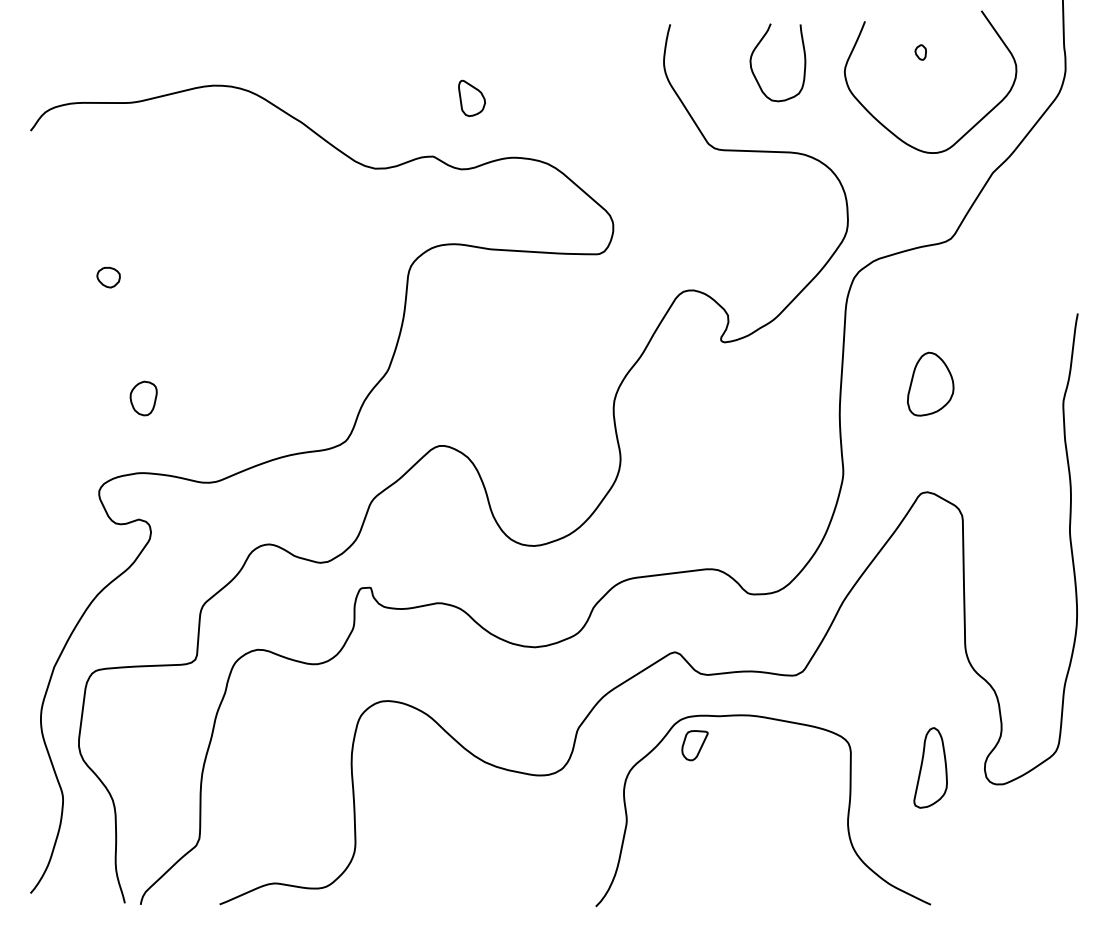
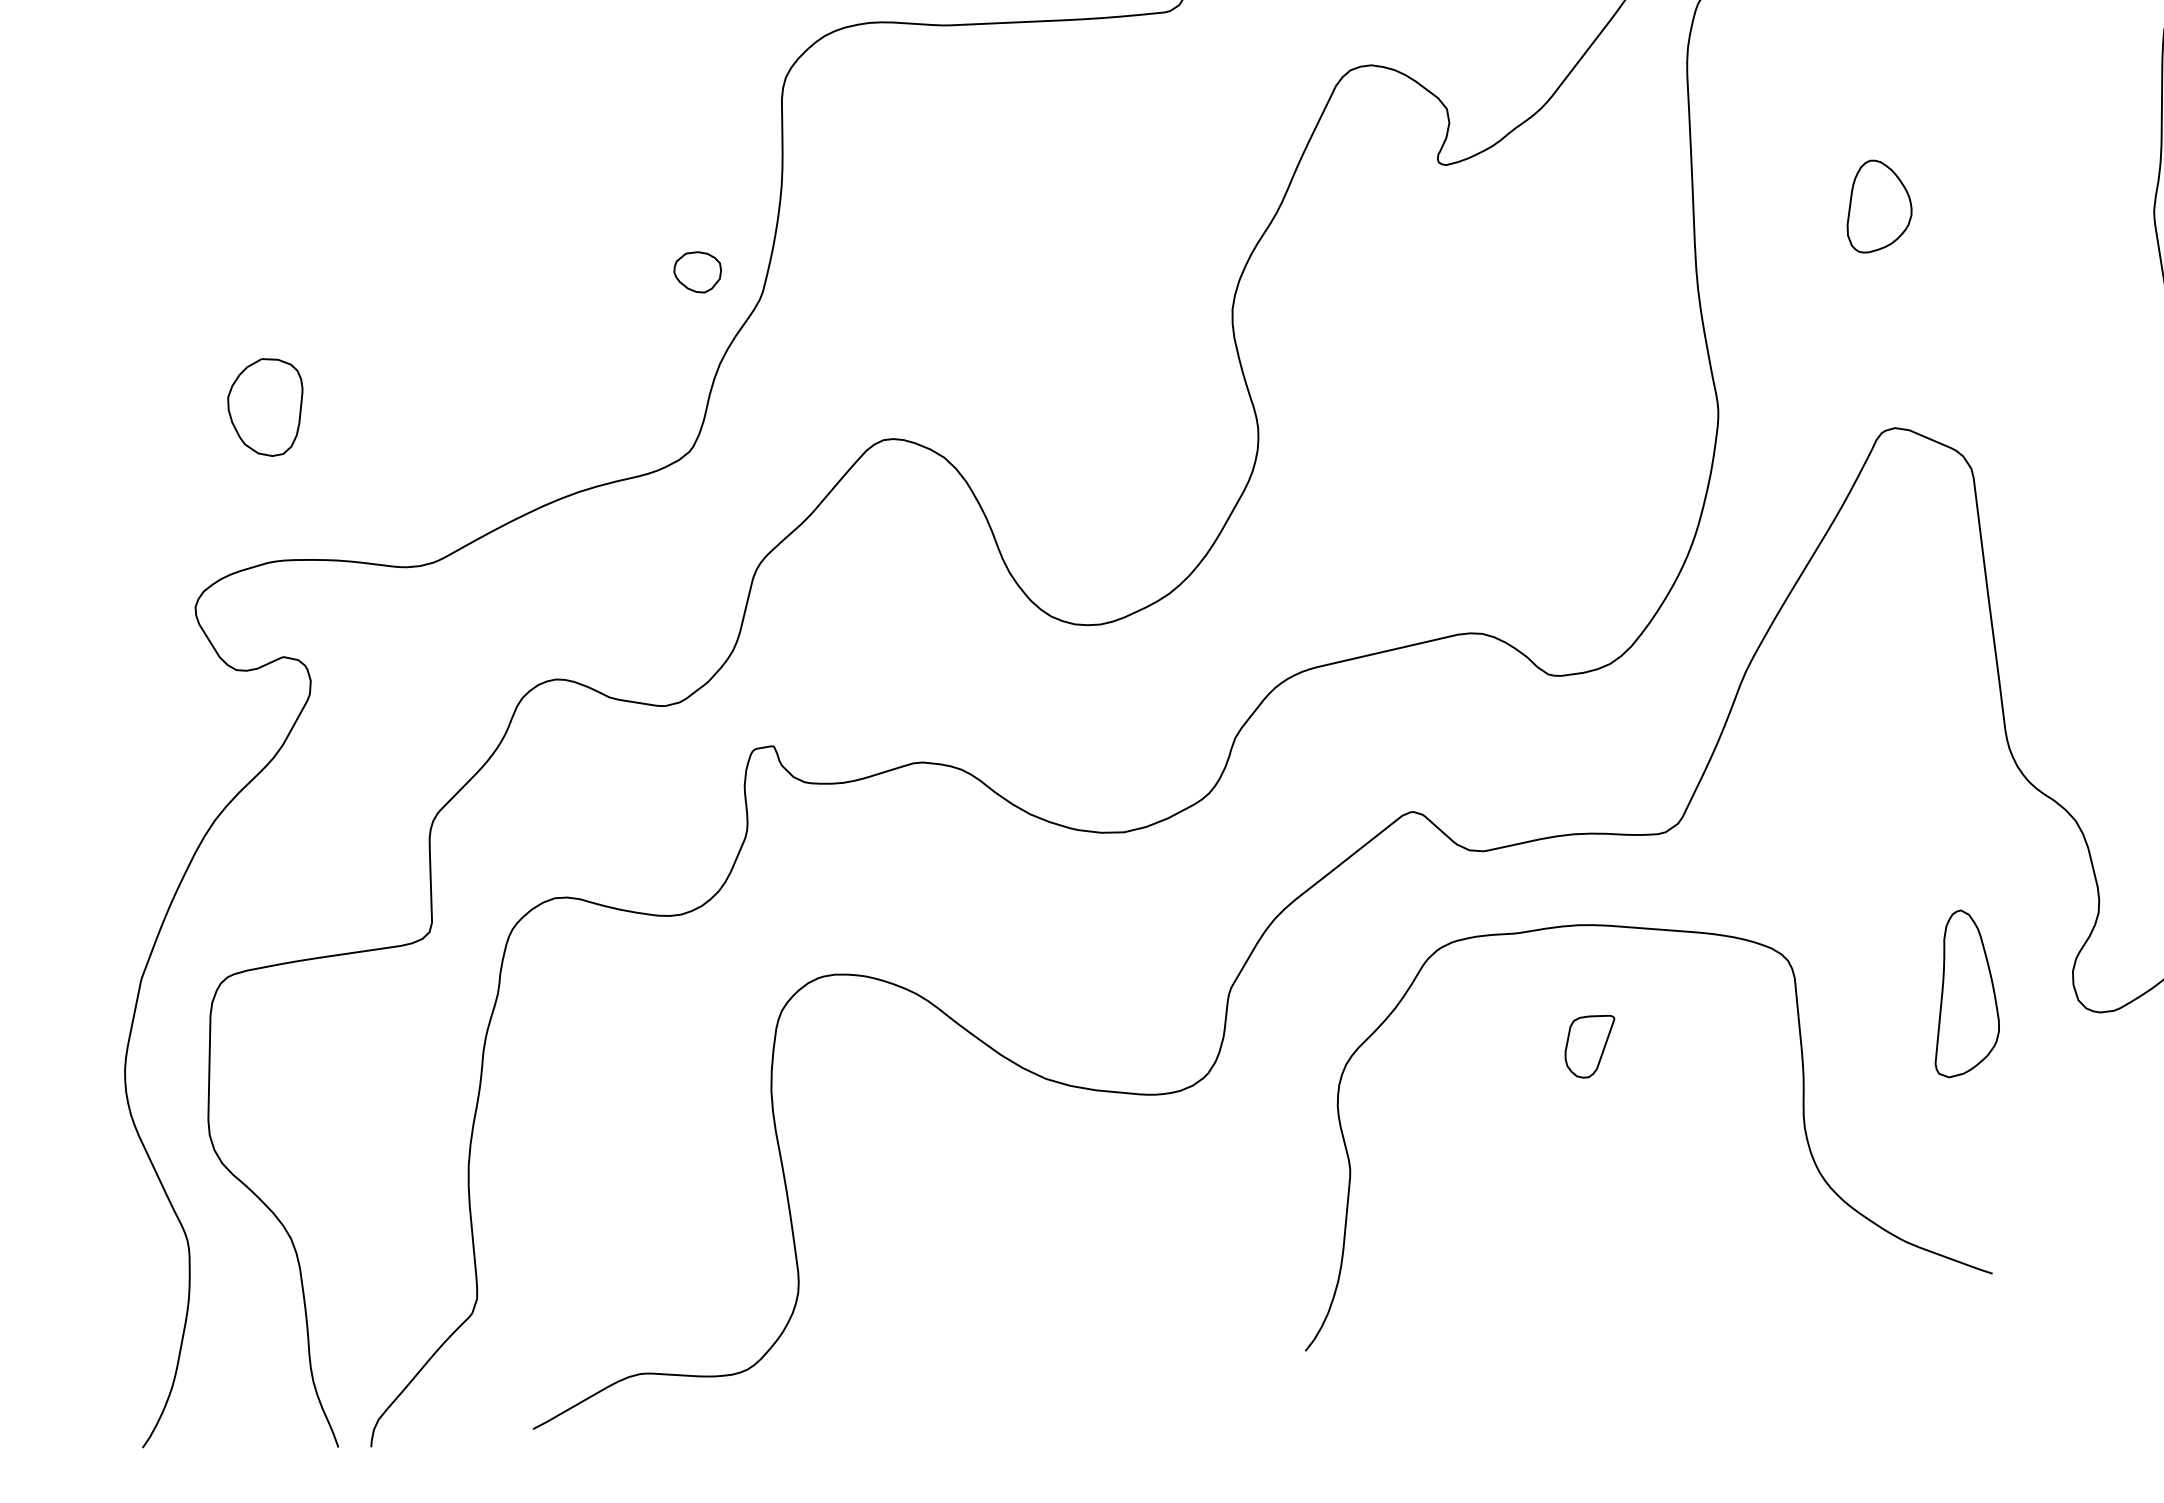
part: (108, 277) -> (697, 272), moved
part: (930, 383) -> (1877, 204), size x0.7
part: (143, 398) -> (265, 407), size x1.4
part: (694, 745) -> (1589, 1046), moved

